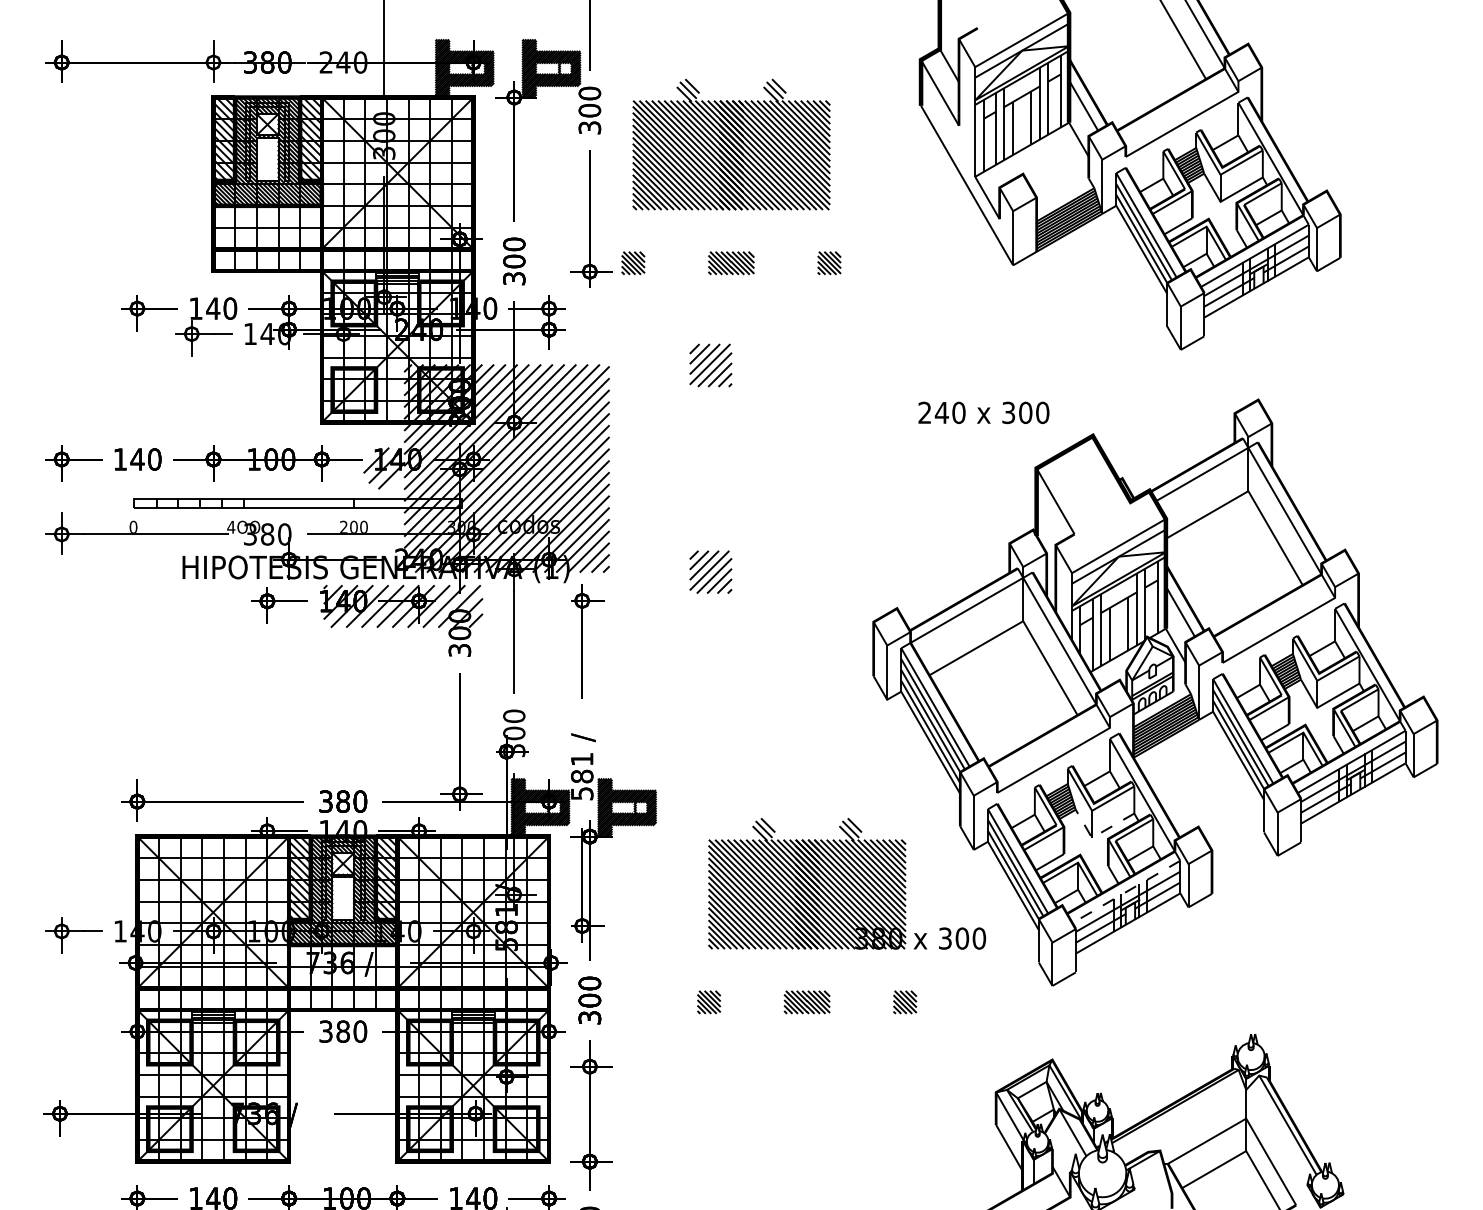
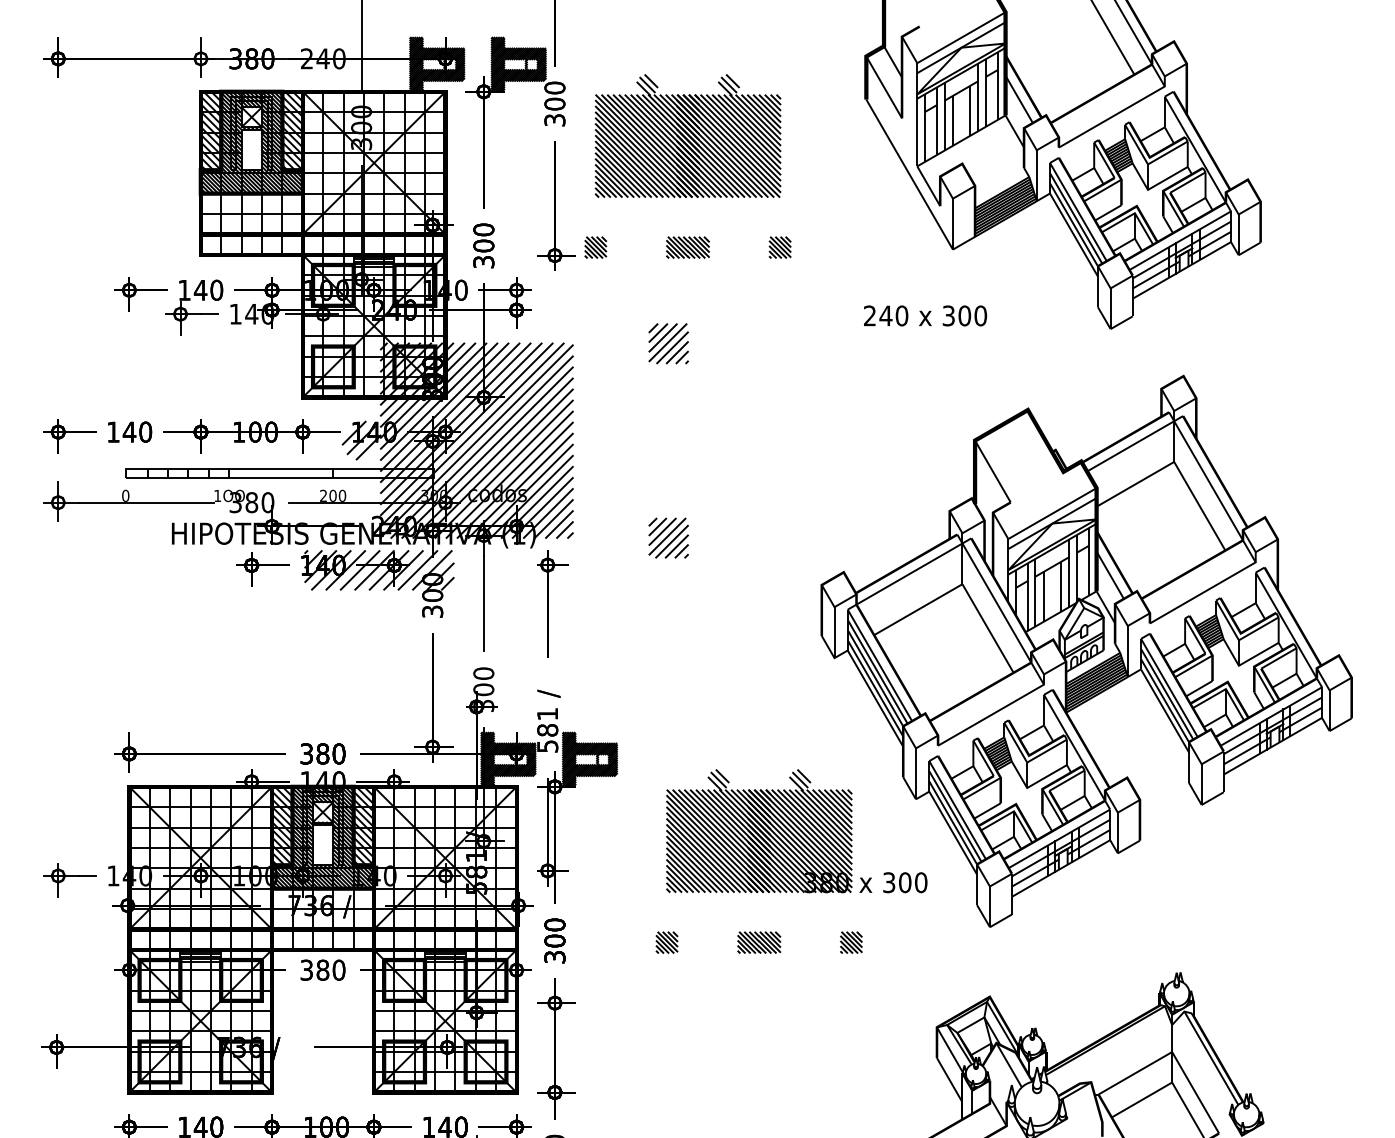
text: (983, 412) -> (925, 315), moved
text: (231, 527) -> (217, 496), 4OO -> 1OO
line: (1098, 834) -> (1033, 784), dashed -> solid
line: (1125, 892) -> (1058, 839), dashed -> solid

